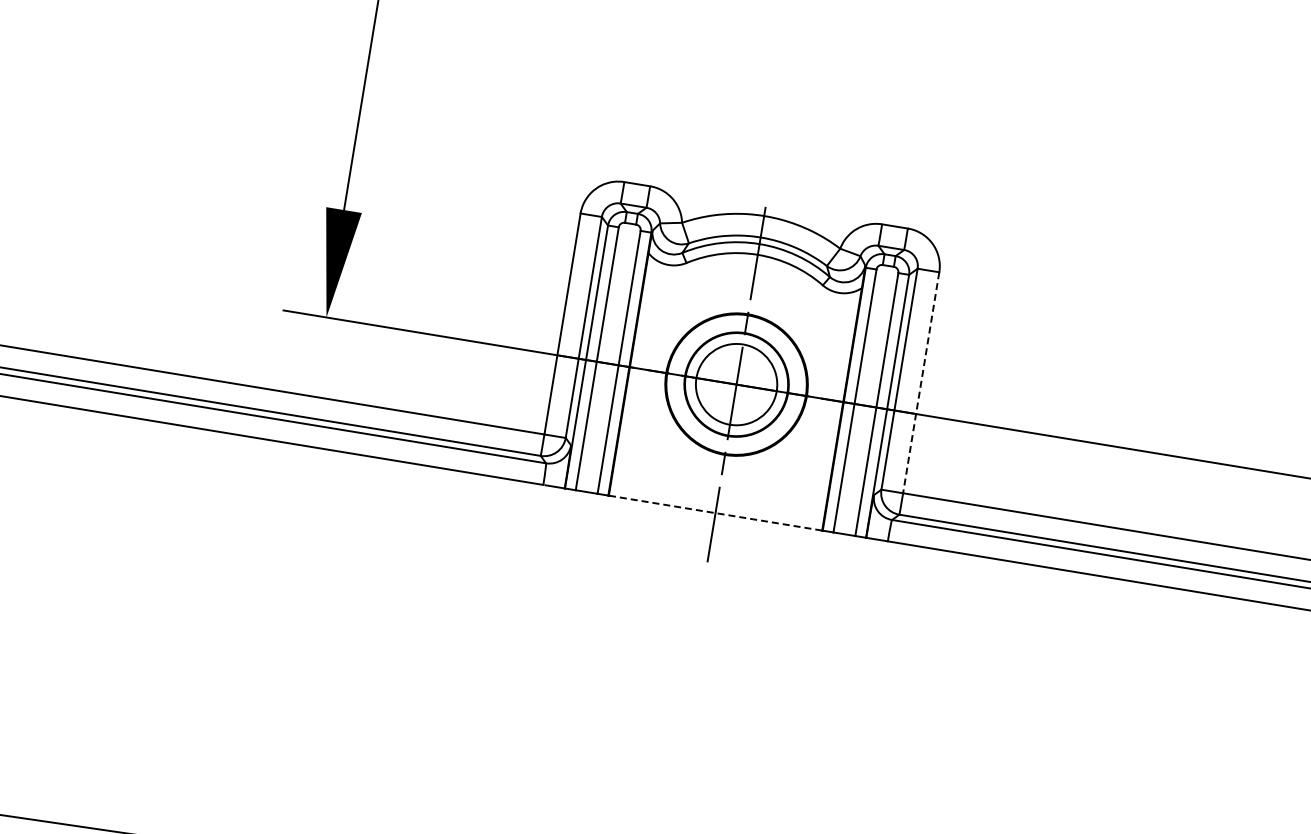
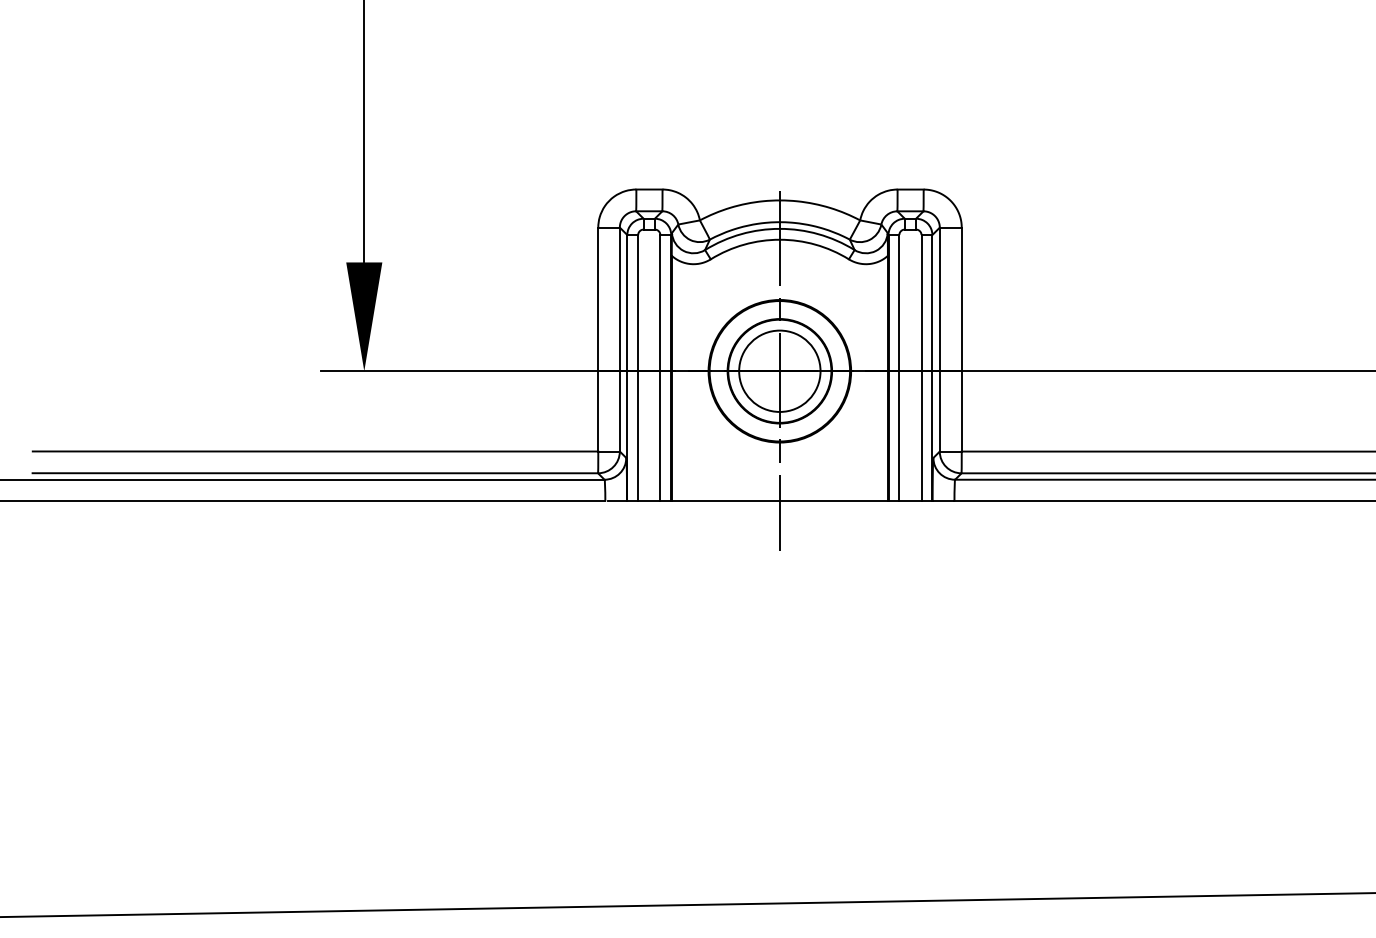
line: (920, 382) -> (961, 339), dashed -> solid
line: (715, 513) -> (779, 501), dashed -> solid

